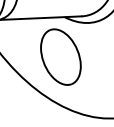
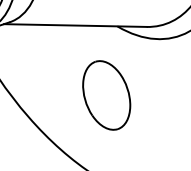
part: (60, 56) -> (106, 94), size x0.7

